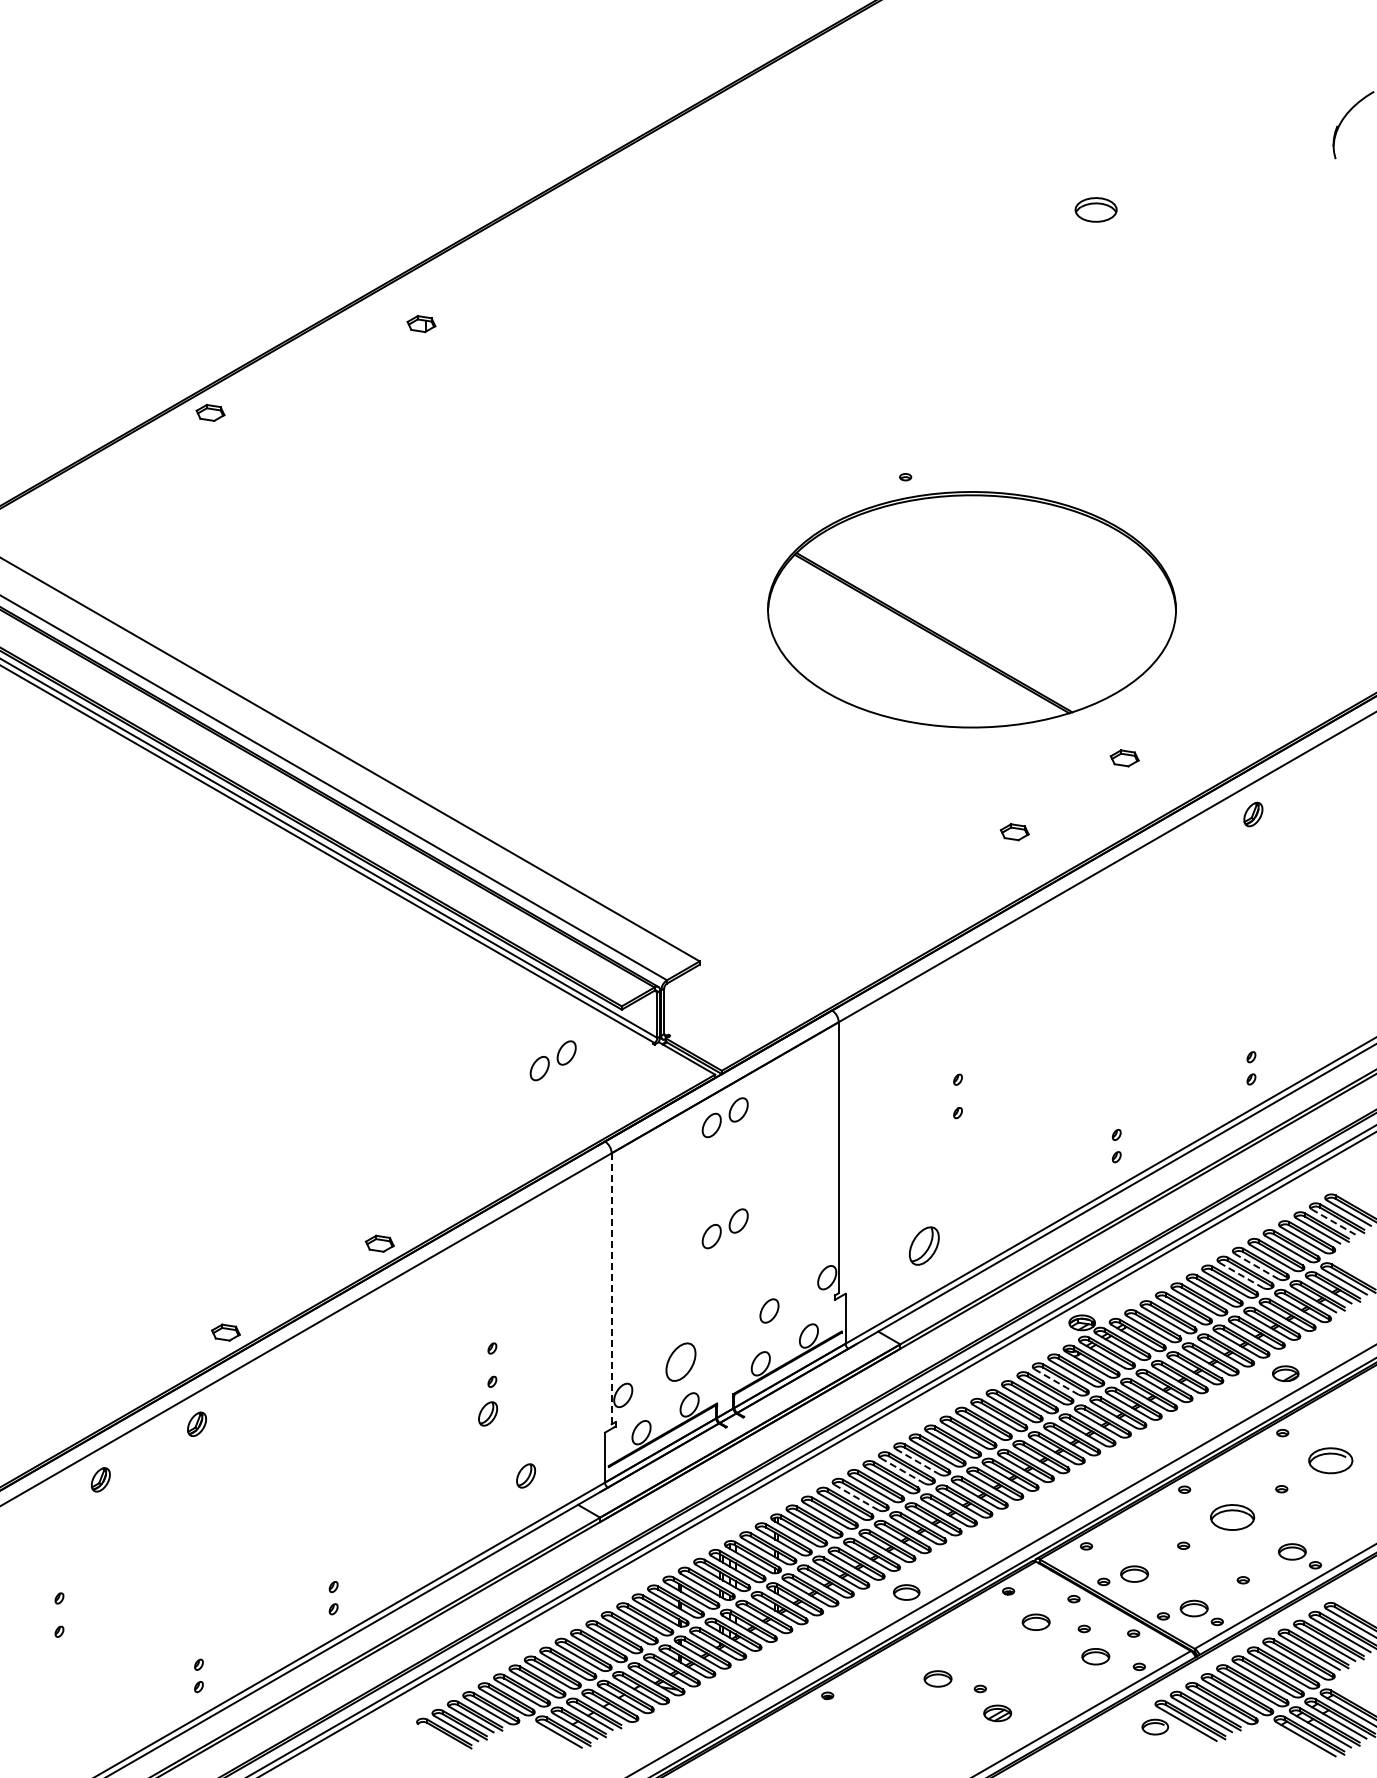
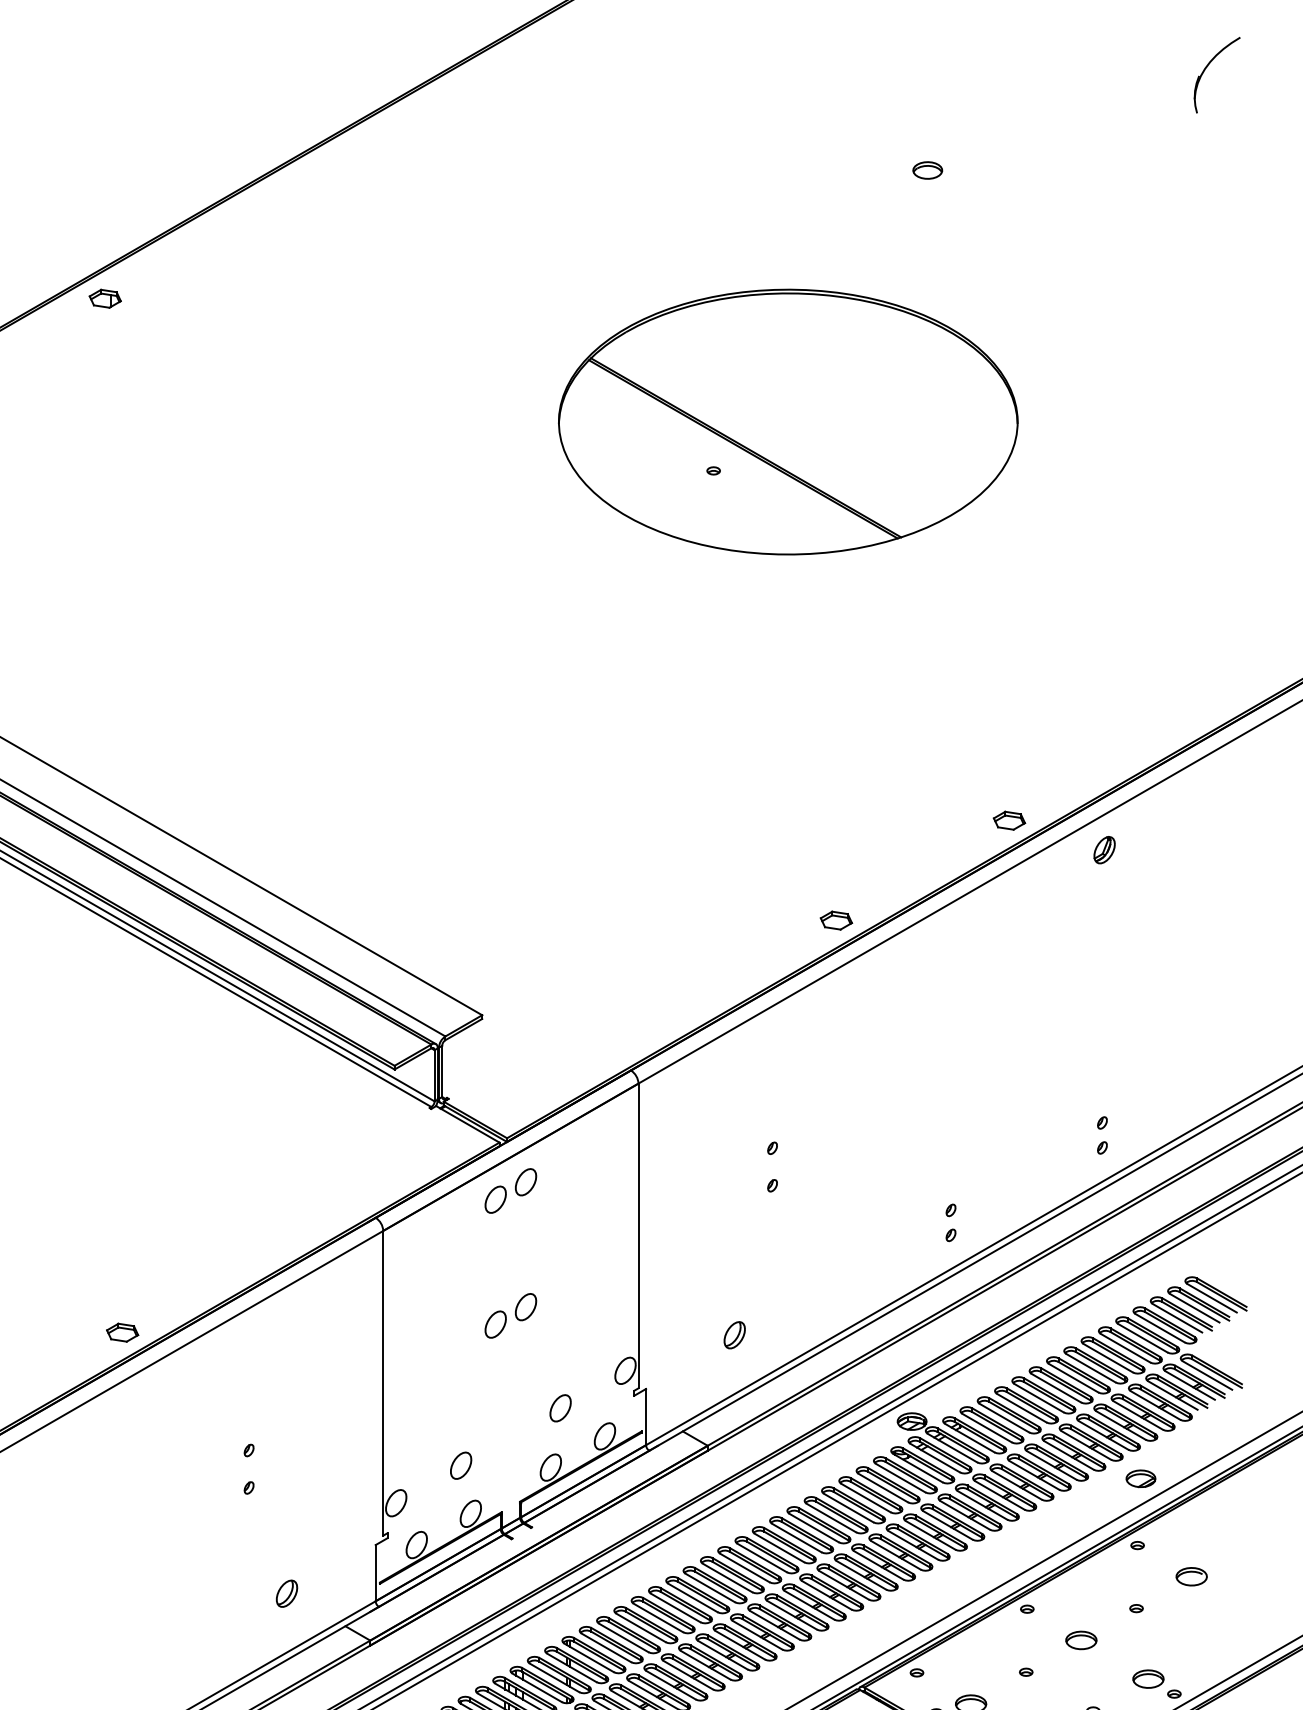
part: (1095, 209) -> (927, 169), size x0.62
part: (421, 324) -> (105, 299), moved
part: (971, 609) -> (787, 421), moved
part: (1124, 758) -> (1009, 820), moved
part: (1014, 832) -> (836, 920), moved
part: (552, 1060) -> (316, 1126), removed
line: (1334, 1222) -> (1195, 1308), dashed -> solid
part: (924, 1245) -> (734, 1334), size x0.62
line: (1257, 1266) -> (1109, 1358), dashed -> solid
line: (1241, 1275) -> (1091, 1368), dashed -> solid
line: (611, 1288) -> (383, 1382), dashed -> solid
part: (680, 1361) -> (460, 1465), size x0.62
line: (1056, 1382) -> (883, 1488), dashed -> solid
part: (488, 1413) -> (244, 1523), removed
part: (1330, 1460) -> (1191, 1576), size x0.62
line: (918, 1462) -> (728, 1578), dashed -> solid
line: (903, 1471) -> (711, 1588), dashed -> solid
line: (856, 1497) -> (658, 1617), dashed -> solid
part: (1232, 1517) -> (1081, 1640), size x0.62

